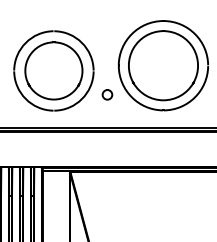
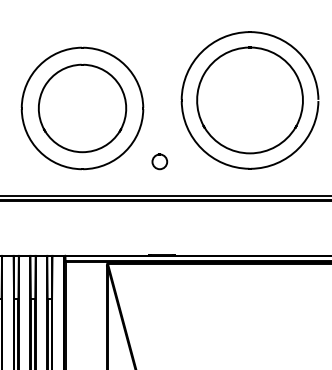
part: (107, 94) -> (159, 161), moved

